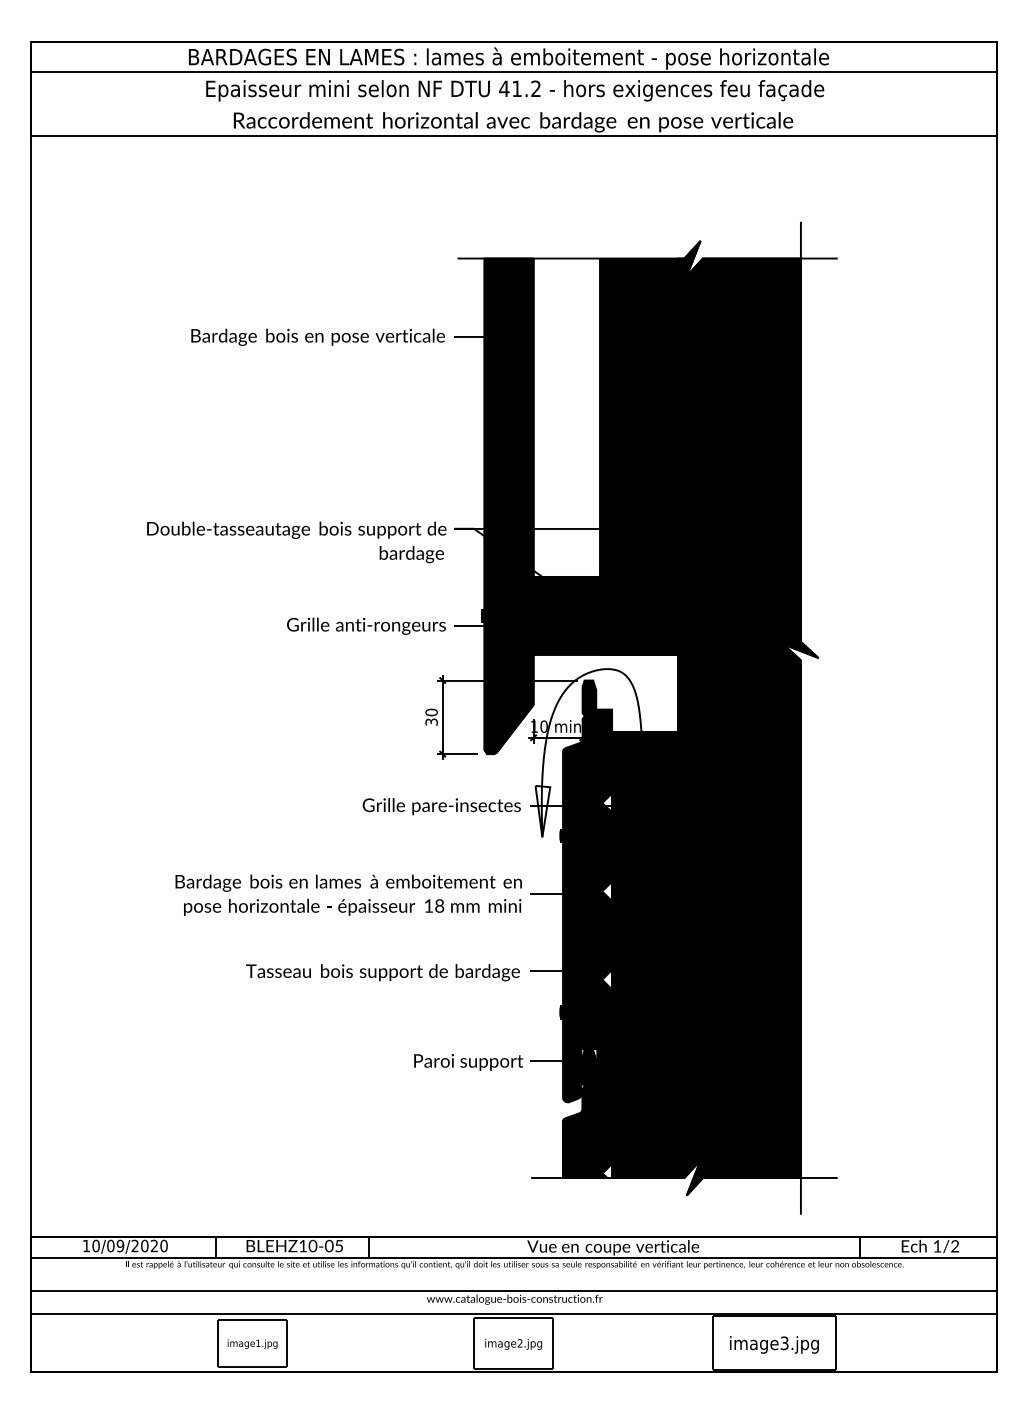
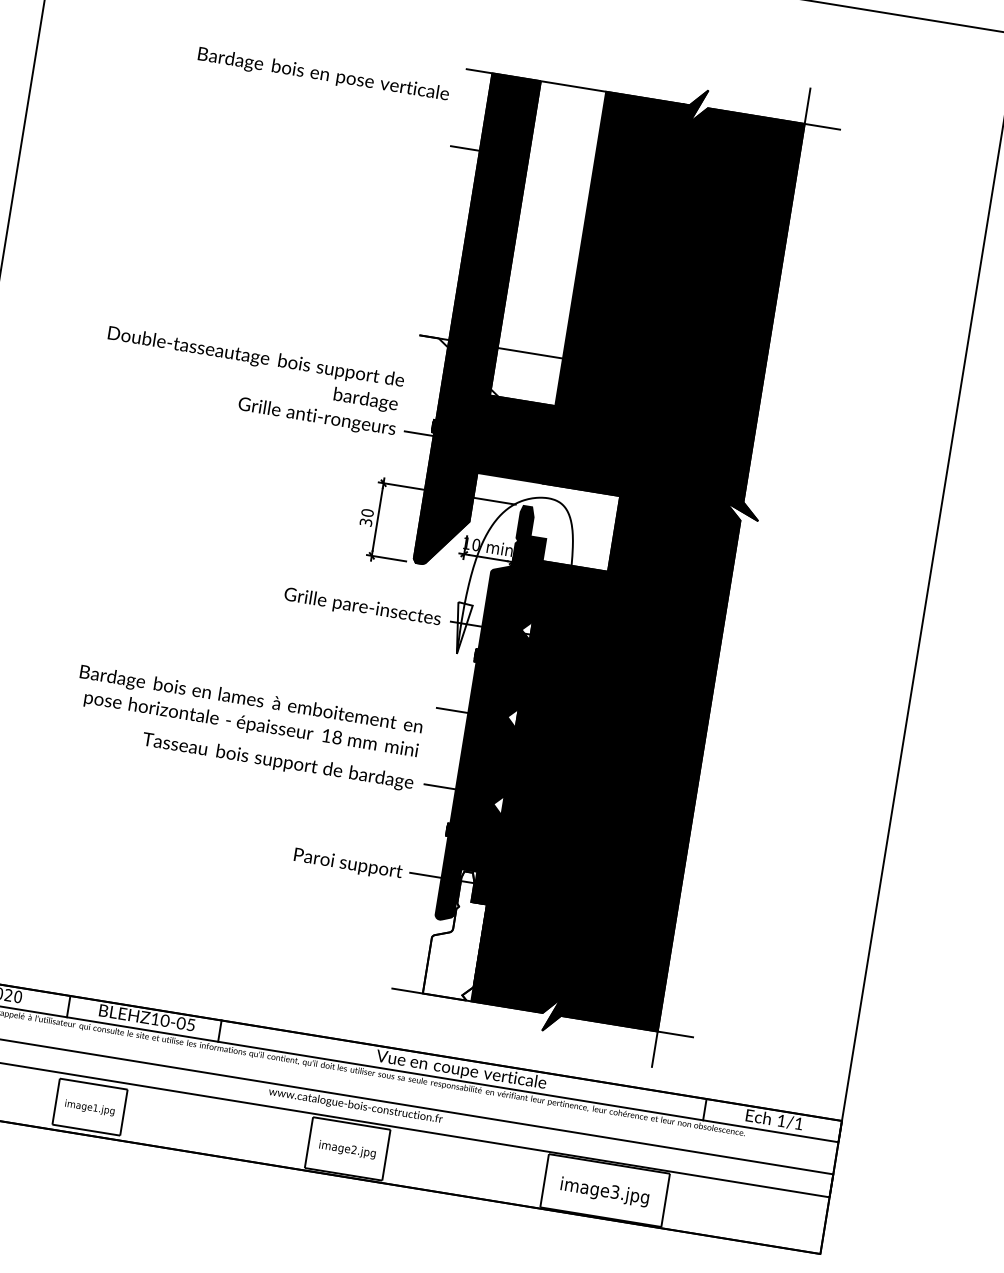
text: (317, 336) -> (323, 74), moved
text: (296, 542) -> (253, 369), moved
text: (348, 894) -> (249, 711), moved
fill: (587, 1113) -> (457, 933), removed
text: (955, 1246) -> (799, 1123), 1/2 -> 1/1

